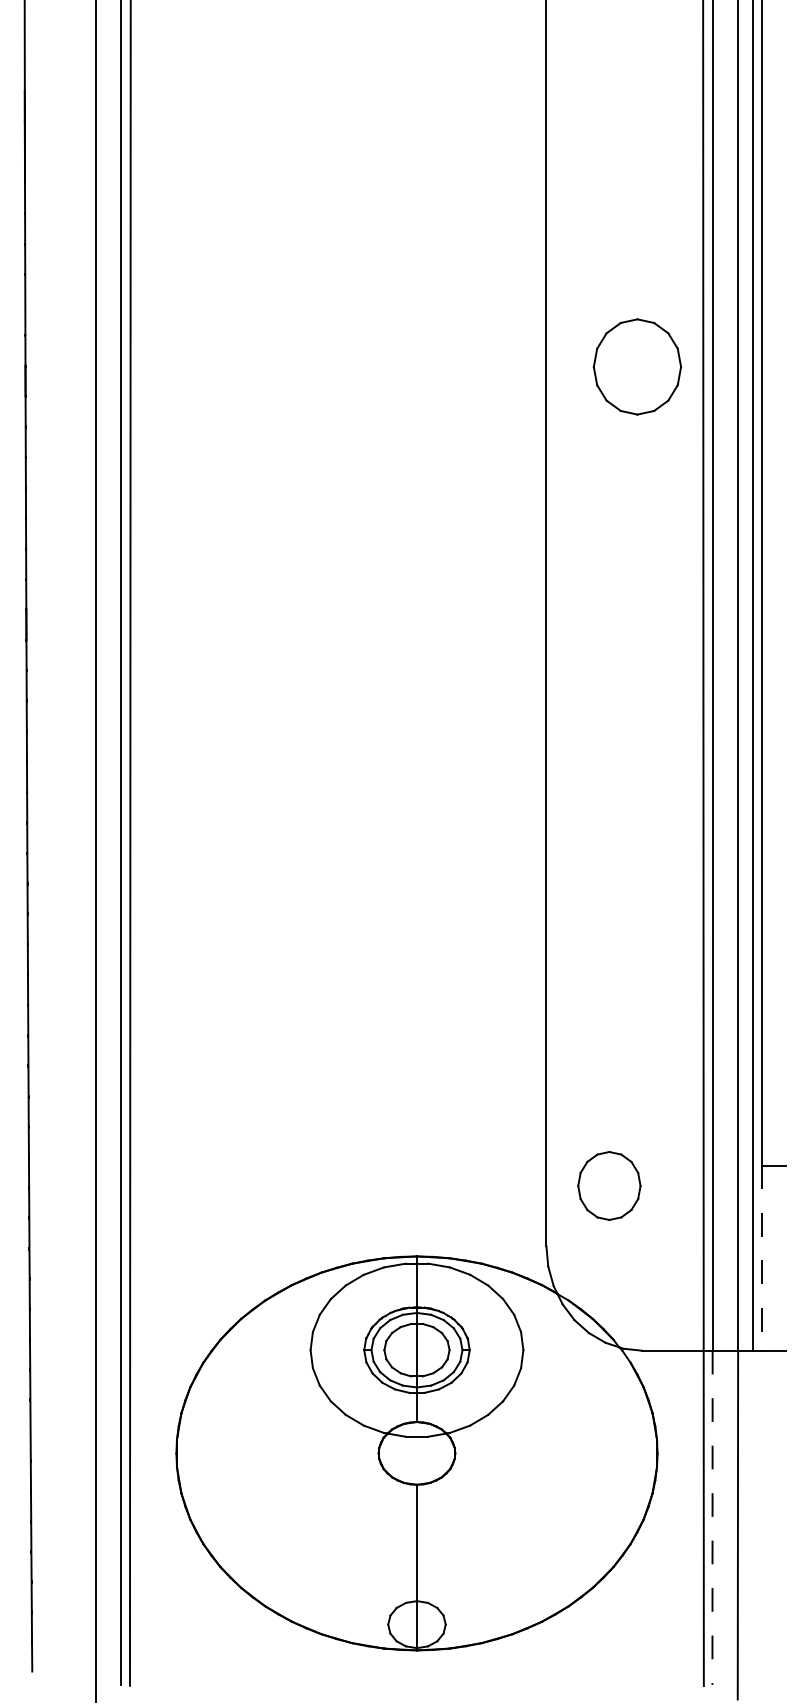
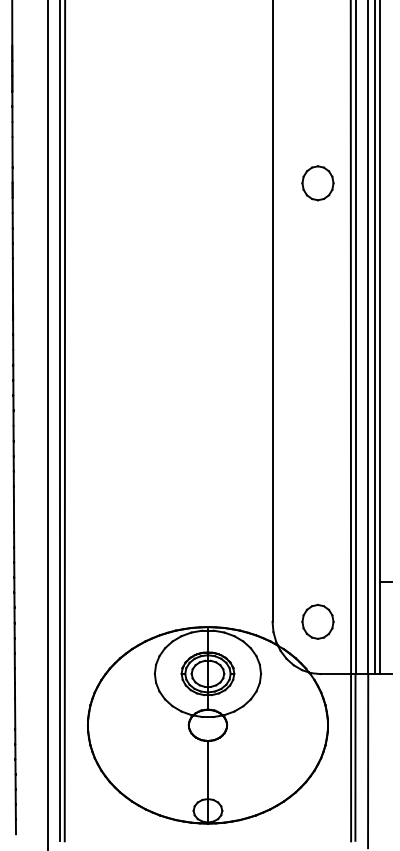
part: (636, 367) -> (317, 183), size x0.71
part: (608, 1185) -> (317, 621), moved
line: (762, 1259) -> (380, 628), dashed -> solid
line: (712, 1517) -> (355, 757), dashed -> solid

